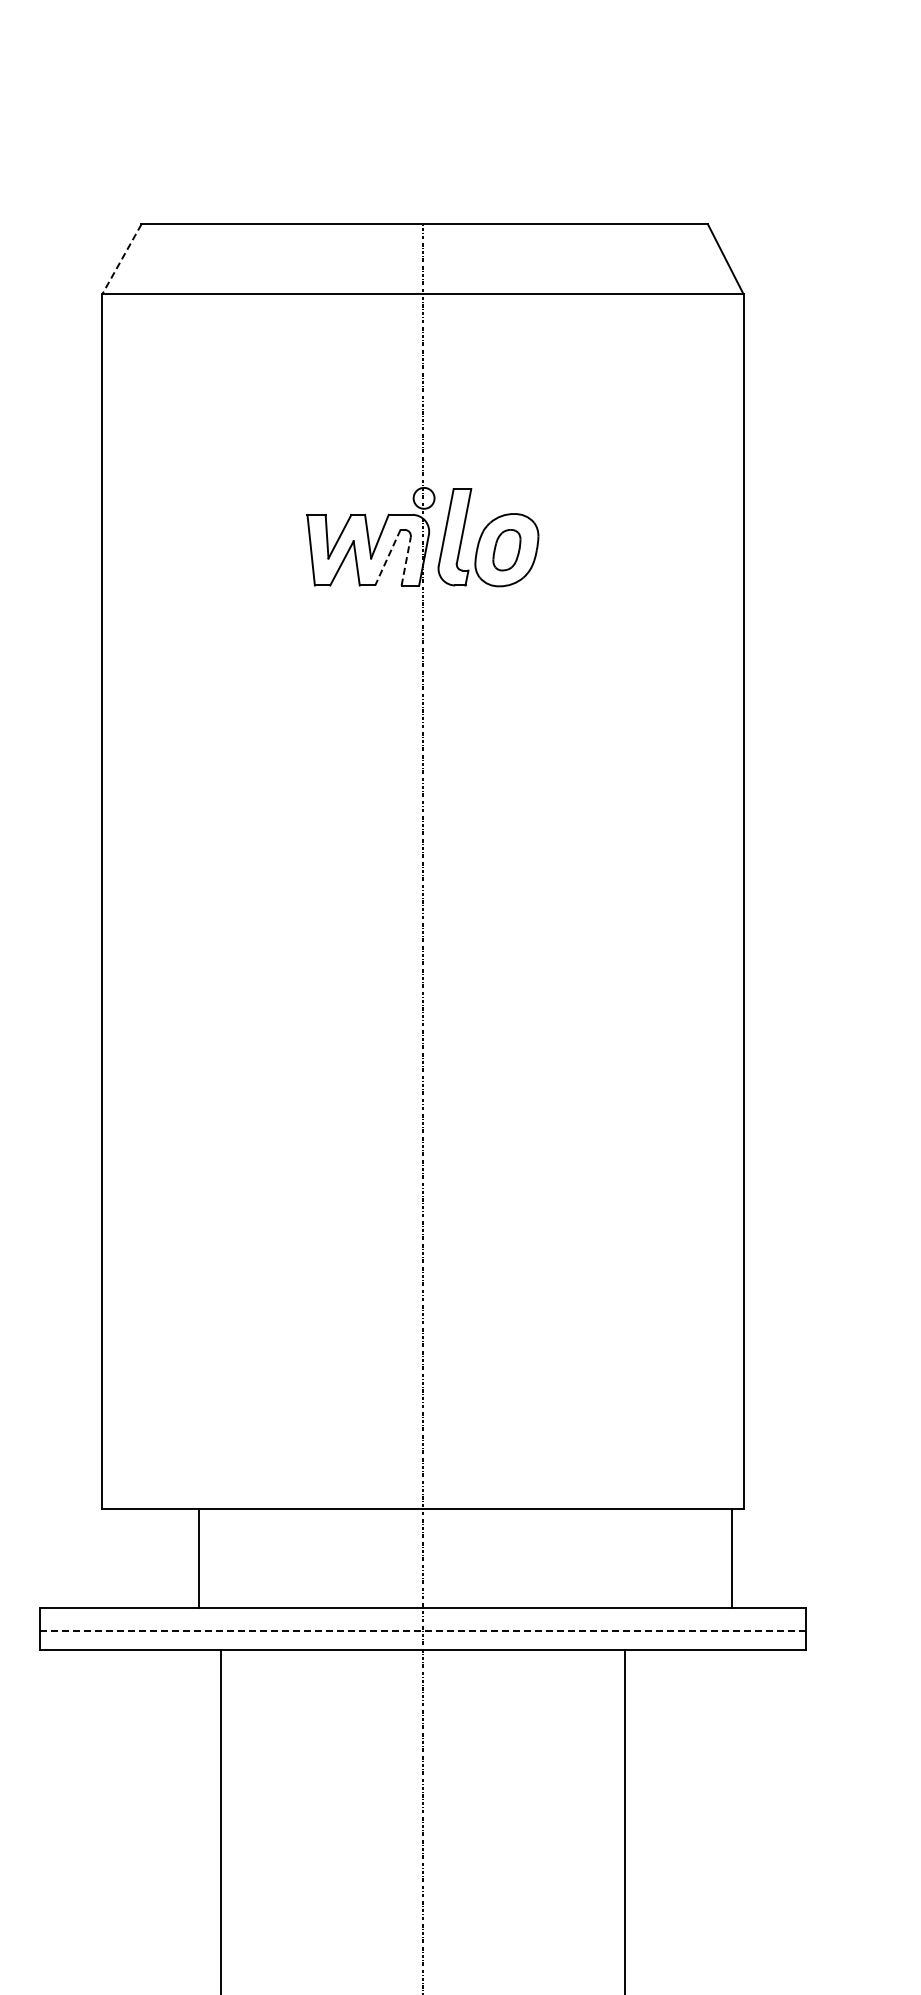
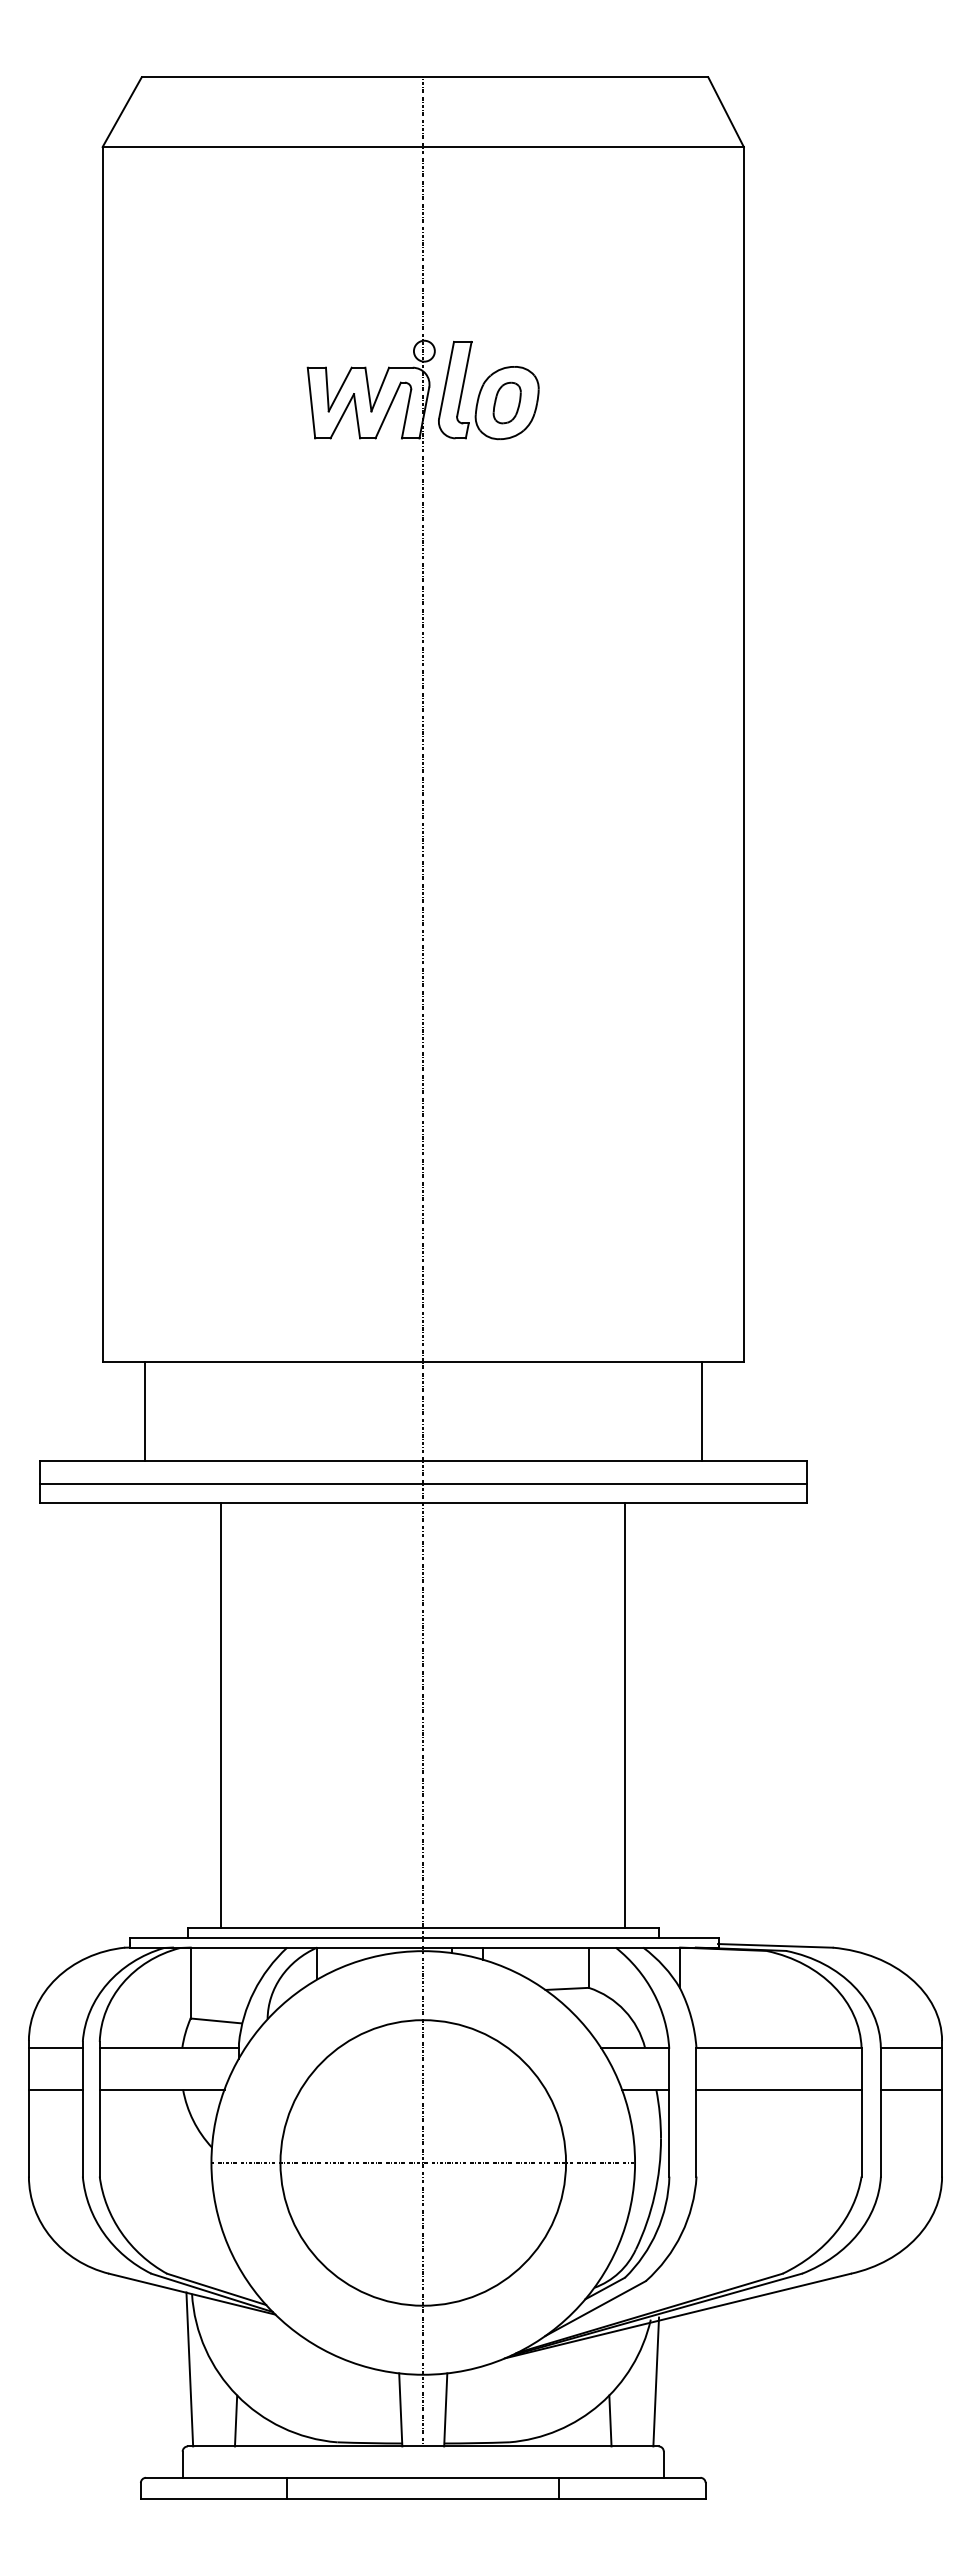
line: (122, 259) -> (122, 112), dashed -> solid
line: (388, 557) -> (388, 410), dashed -> solid
line: (406, 561) -> (406, 414), dashed -> solid
line: (199, 1558) -> (144, 1411), moved
line: (732, 1558) -> (702, 1411), moved
line: (423, 1631) -> (423, 1484), dashed -> solid

